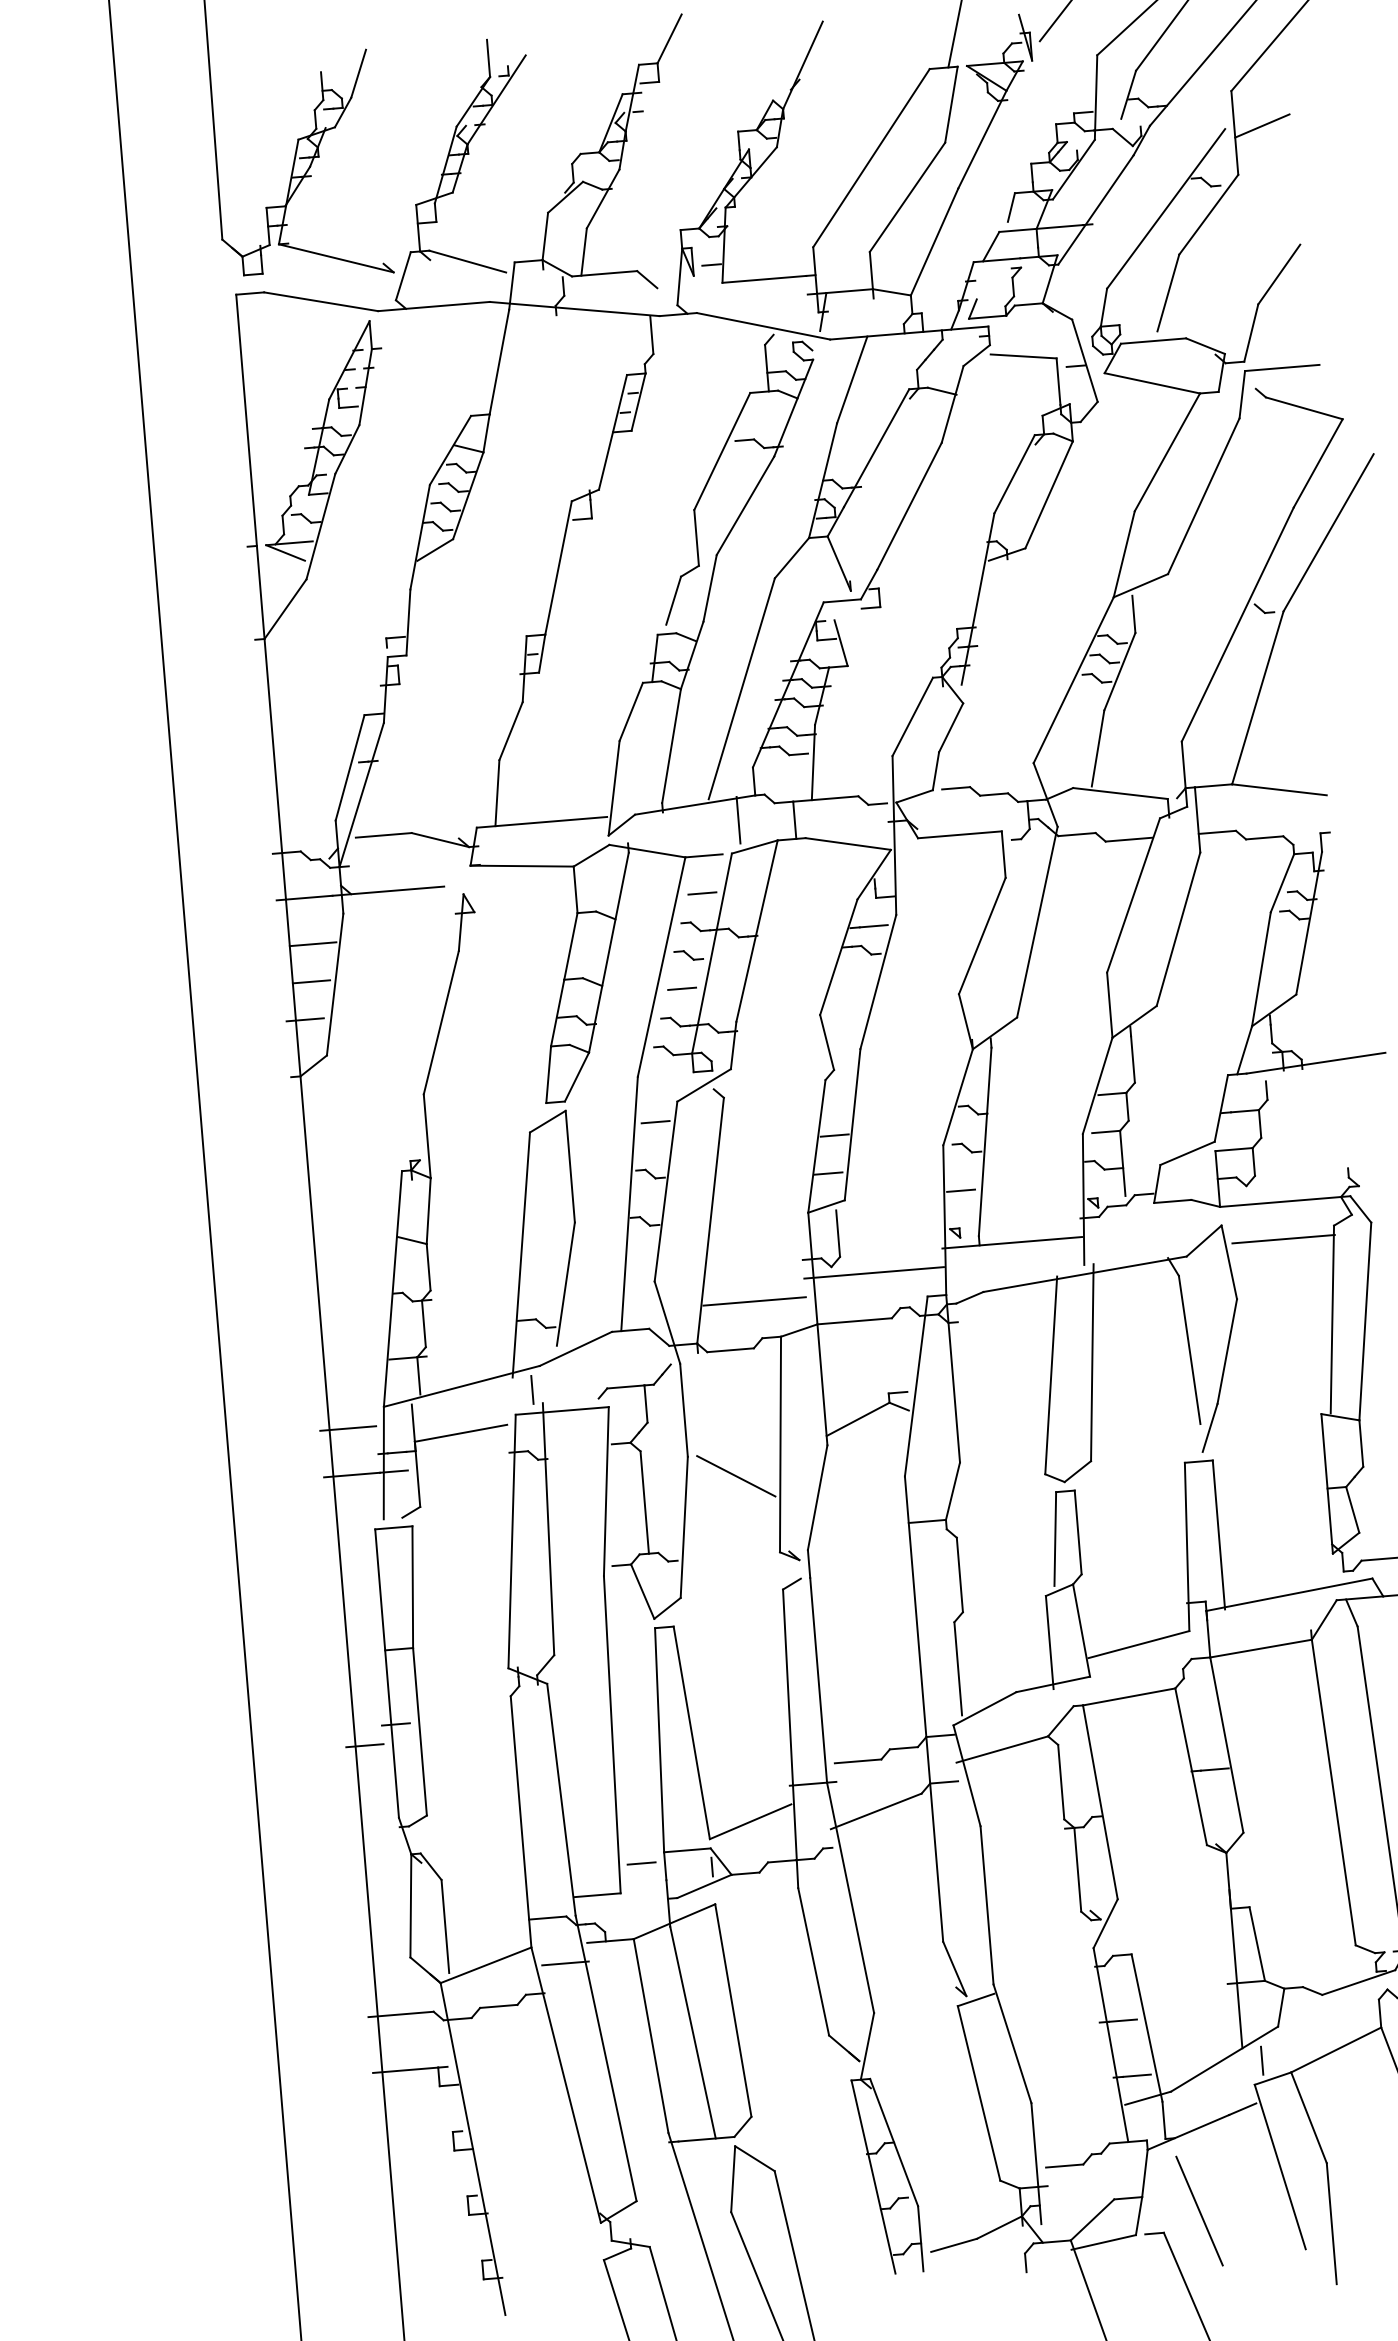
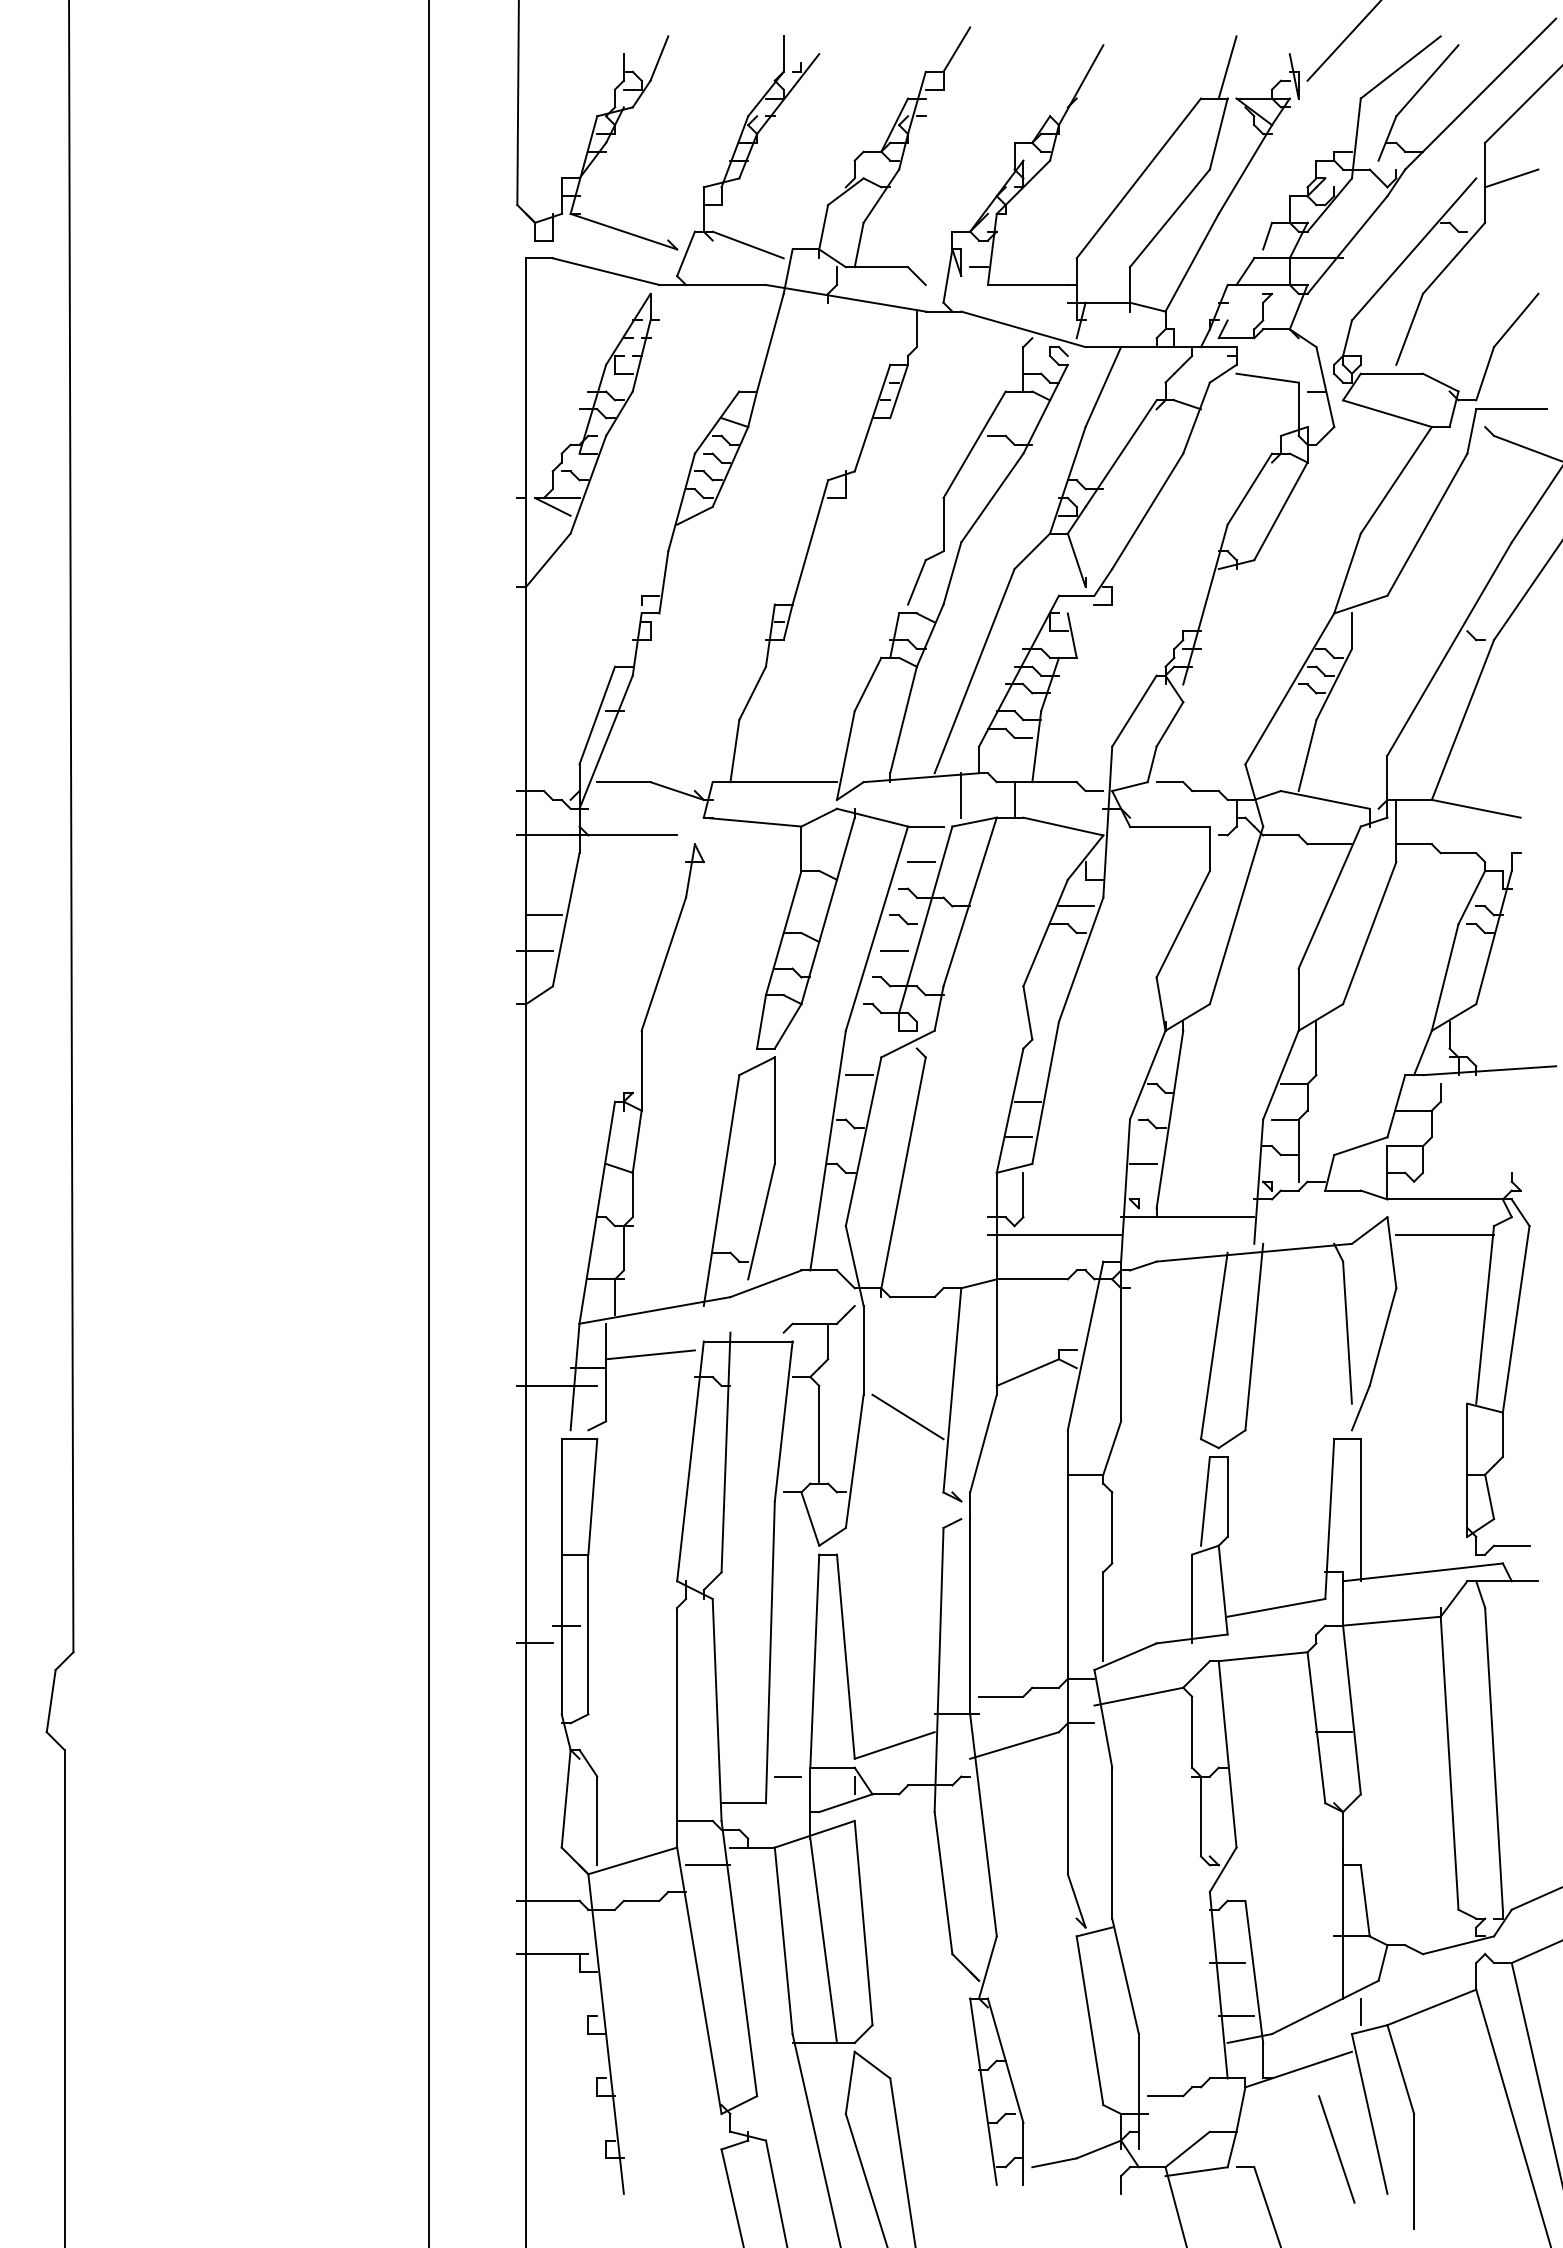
line: (313, 943) -> (548, 879), removed
line: (754, 1301) -> (938, 1252), removed
line: (532, 1390) -> (721, 1319), removed
line: (347, 1428) -> (543, 1341), removed
line: (1199, 2211) -> (1336, 2149), moved

